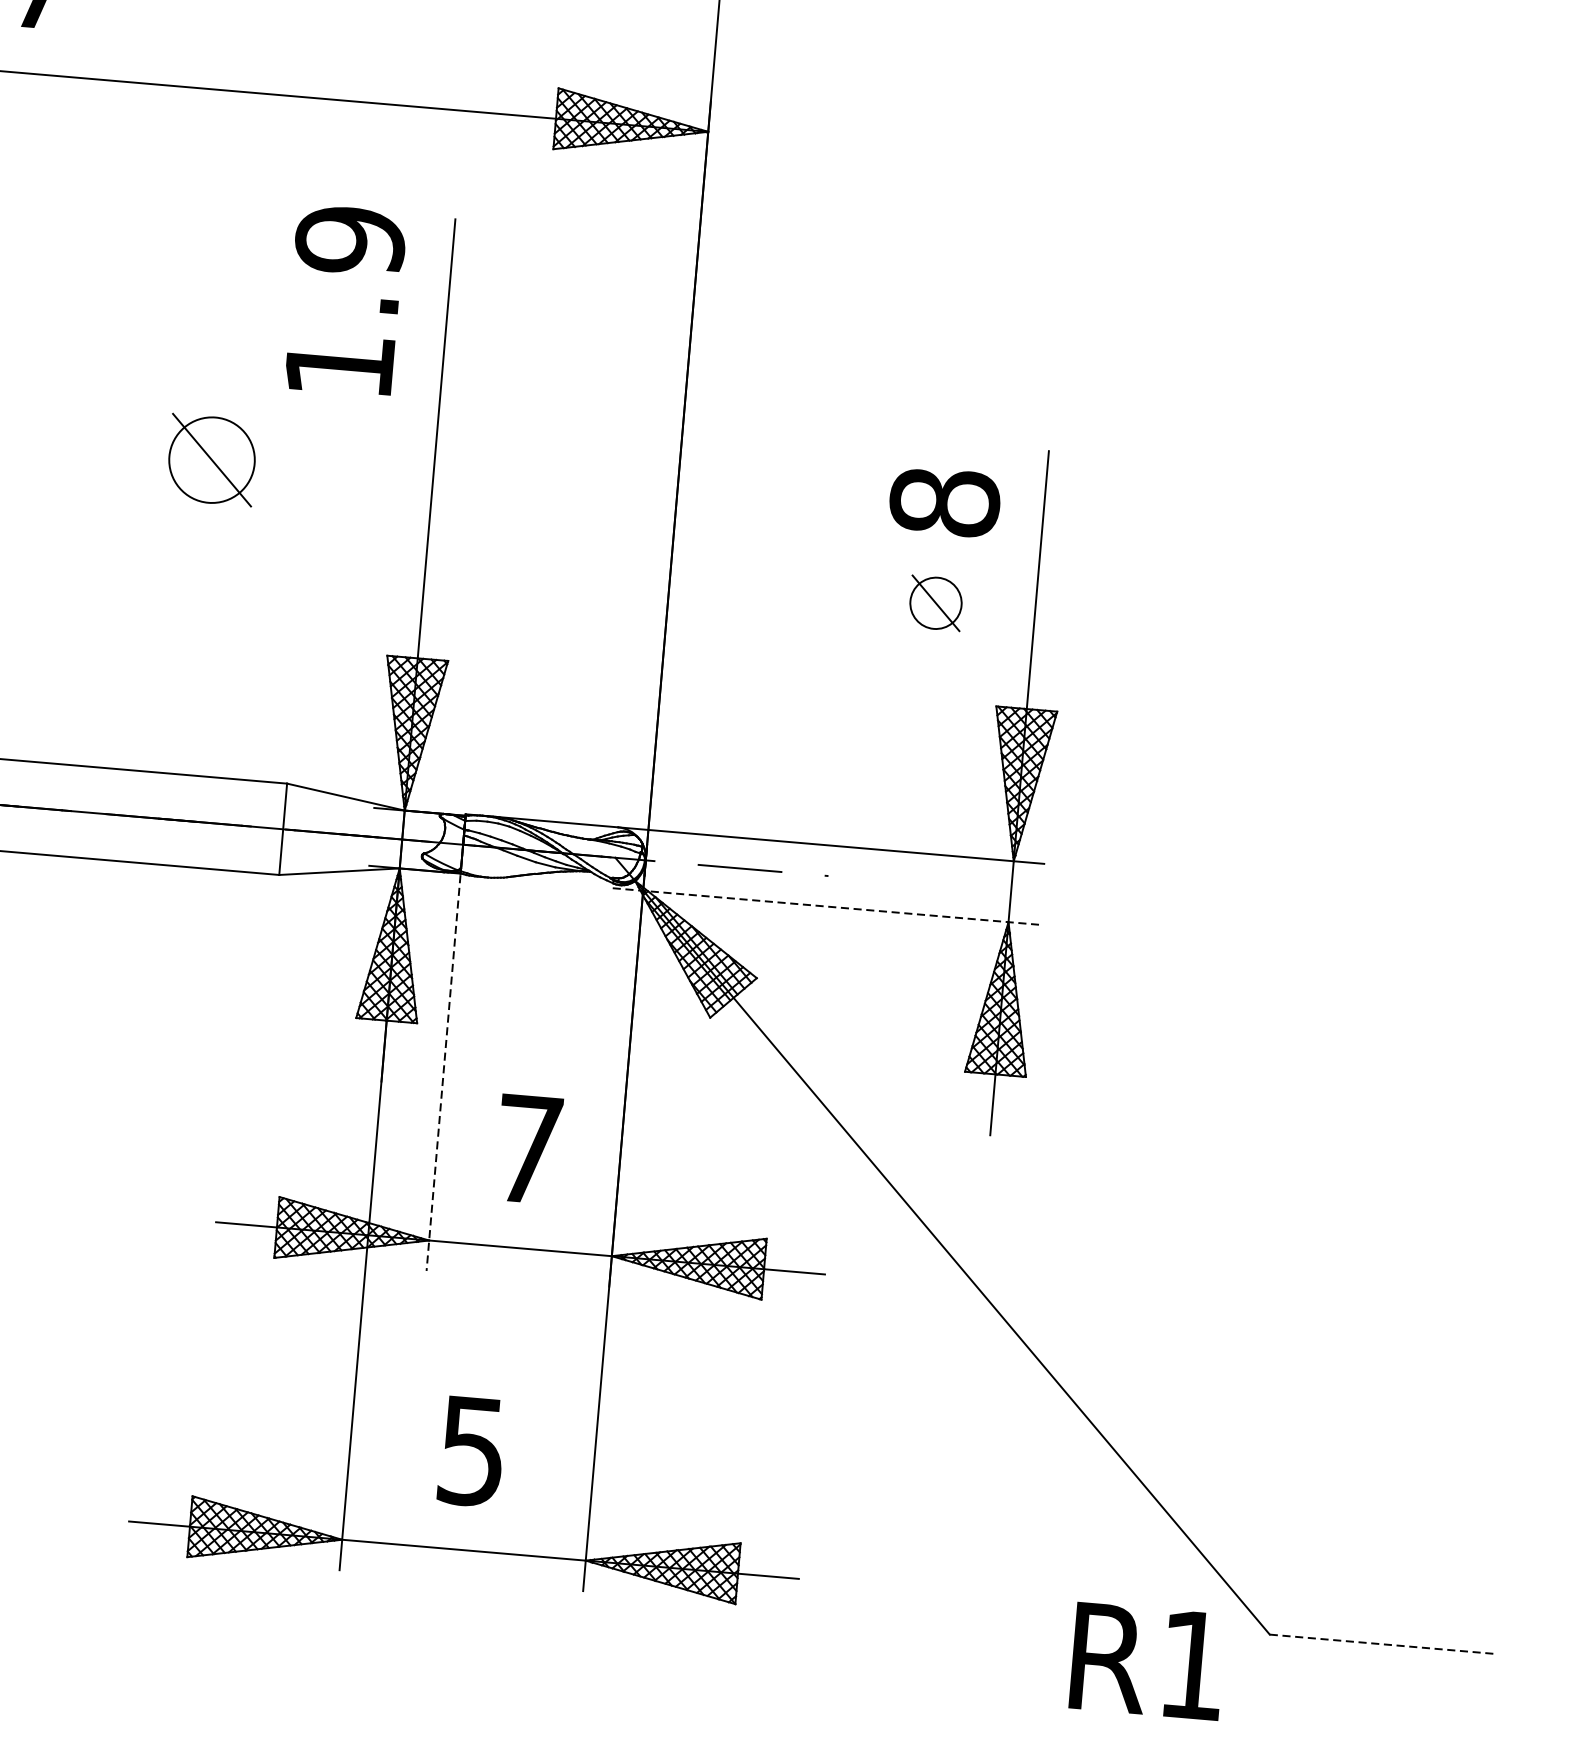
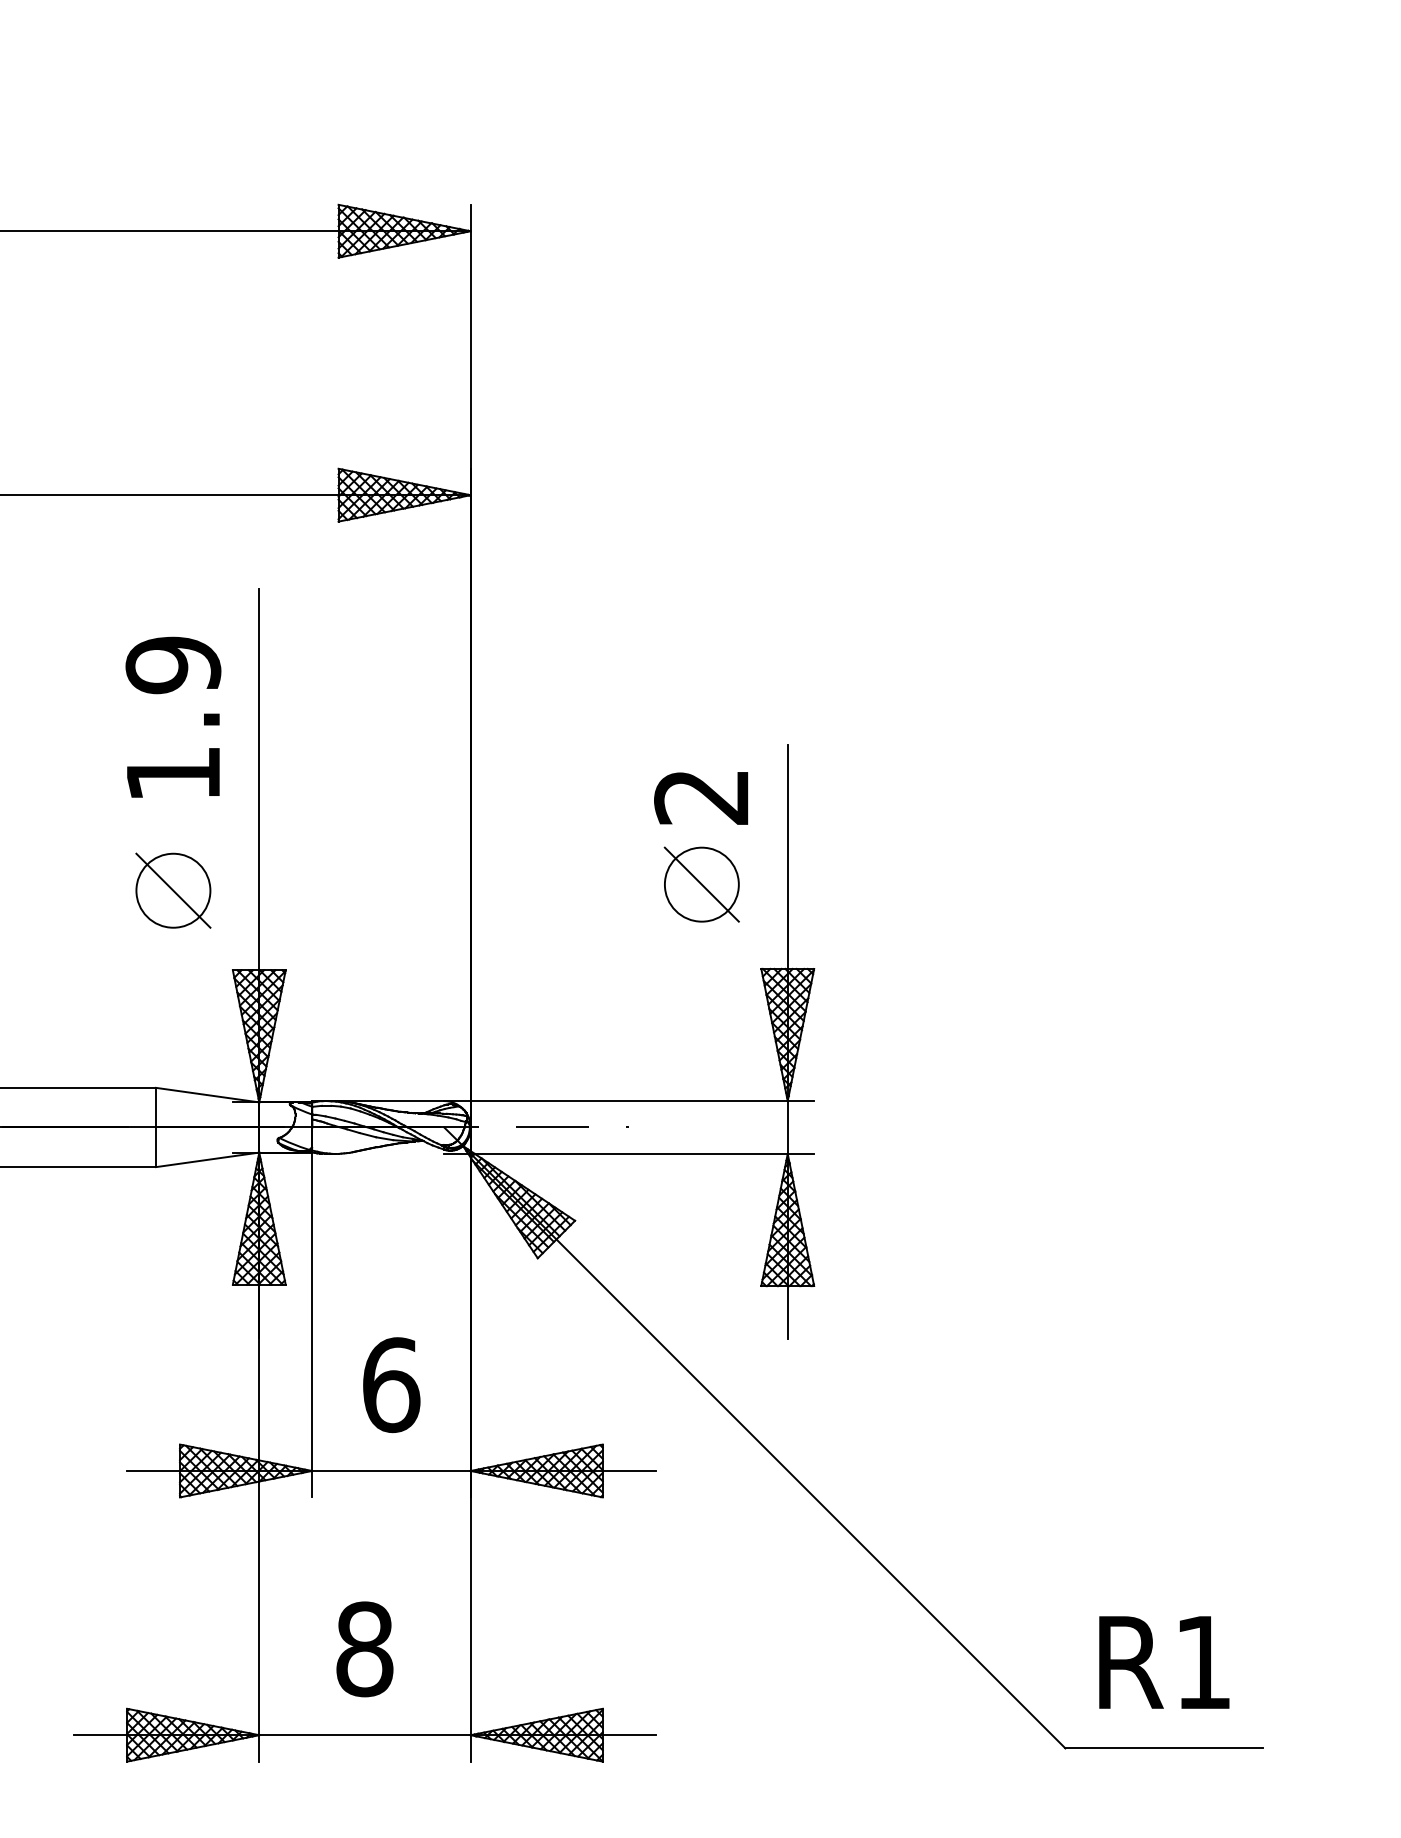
text: (345, 299) -> (173, 716), moved
part: (212, 459) -> (173, 890), moved
text: (944, 501) -> (701, 796), 8 -> 2
part: (935, 603) -> (701, 884), size x1.67
line: (826, 906) -> (629, 1153), dashed -> solid
line: (443, 1072) -> (312, 1325), dashed -> solid
text: (529, 1149) -> (391, 1385), 7 -> 6
text: (471, 1451) -> (364, 1649), 5 -> 8
line: (1383, 1644) -> (1164, 1748), dashed -> solid
text: (1148, 1661) -> (1164, 1662), moved

